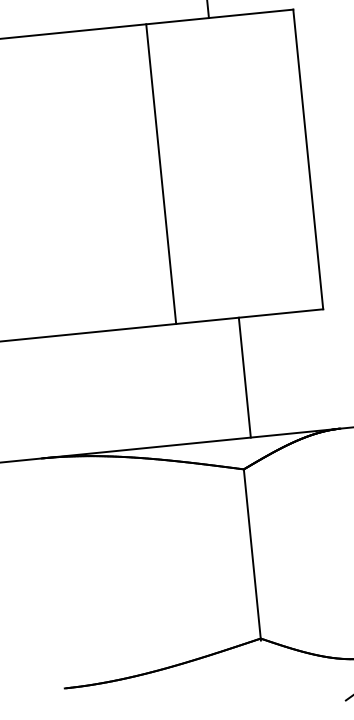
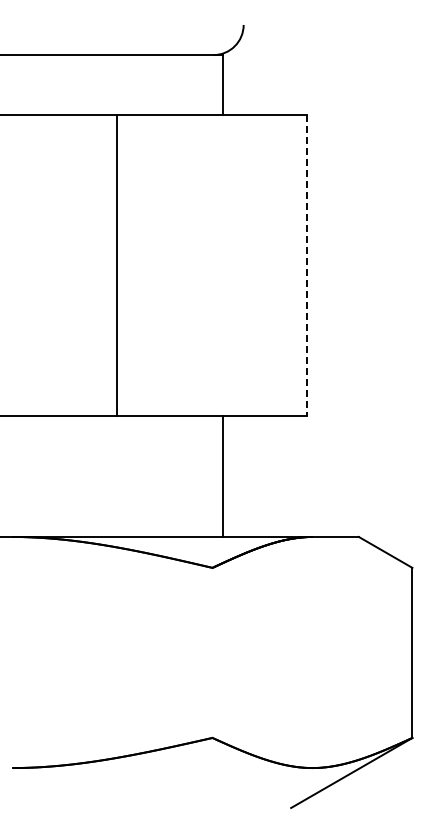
line: (308, 159) -> (307, 265), solid -> dashed
line: (161, 173) -> (116, 265), moved
line: (252, 554) -> (212, 653), removed

